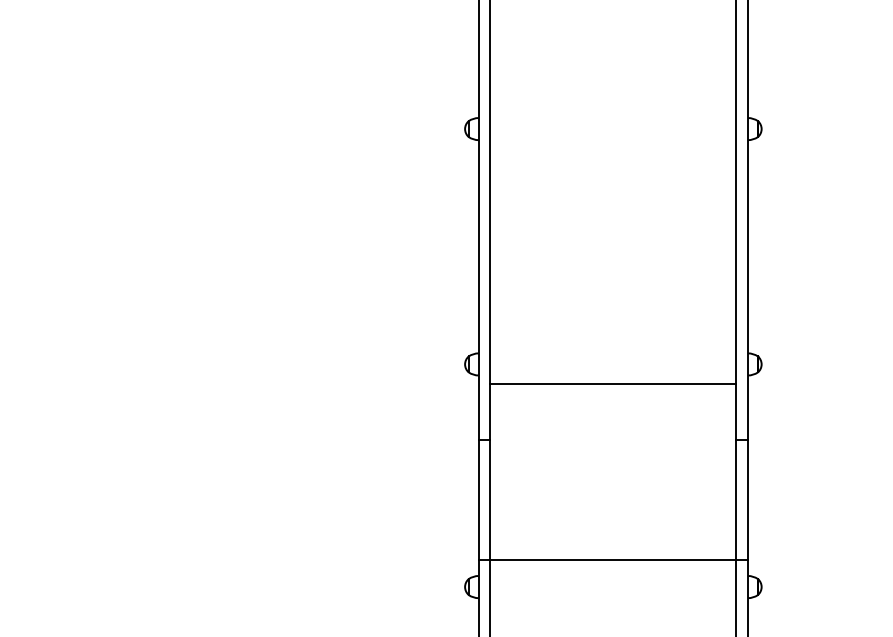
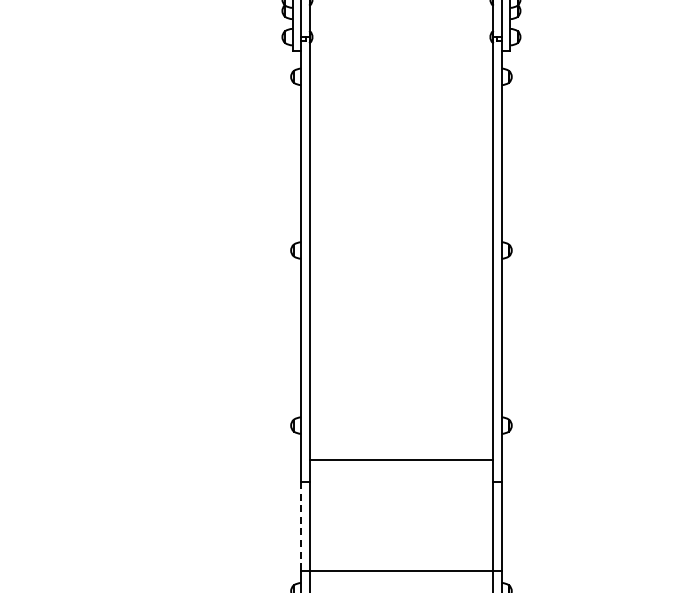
line: (613, 384) -> (401, 460), moved
line: (479, 501) -> (301, 527), solid -> dashed

